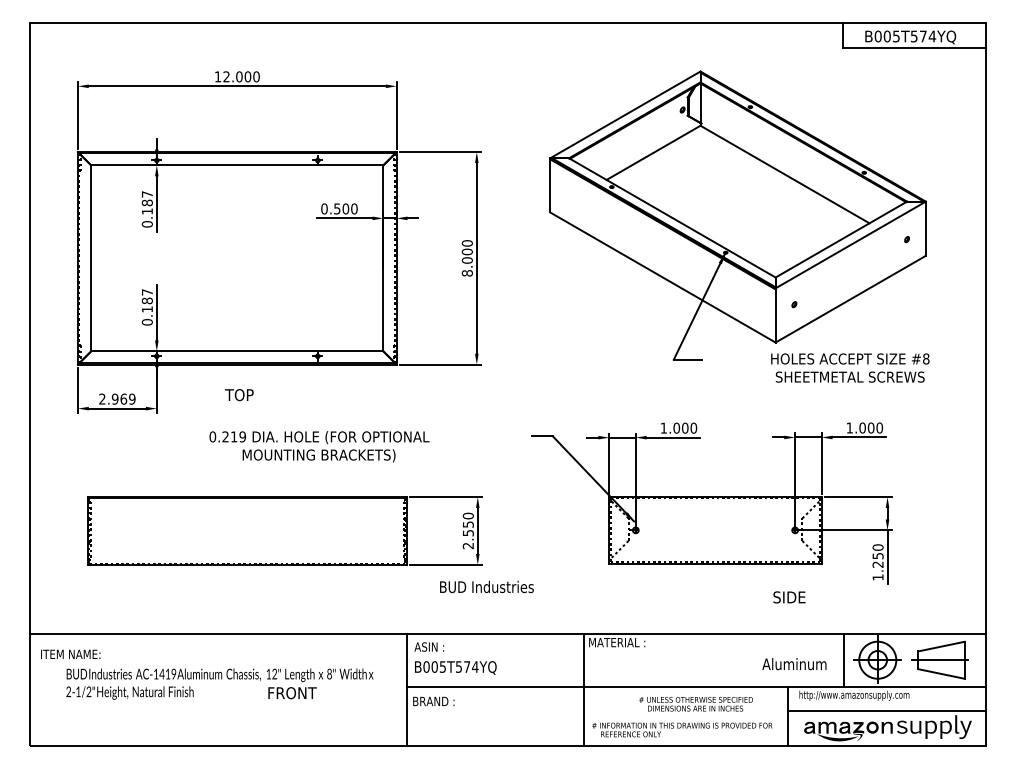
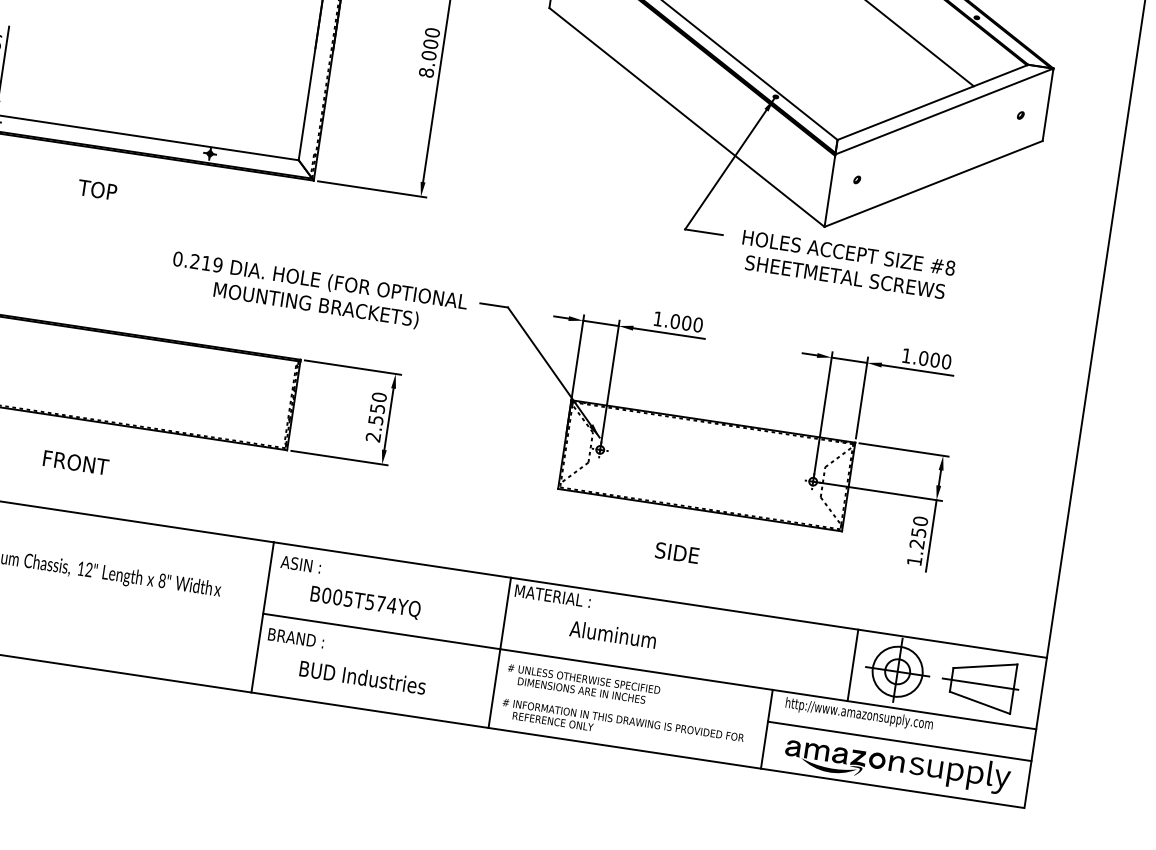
text: (850, 367) -> (847, 264), moved
text: (319, 446) -> (318, 293), moved
text: (486, 586) -> (362, 676), moved
text: (789, 597) -> (677, 553), moved
text: (794, 664) -> (613, 635), moved
text: (455, 667) -> (365, 602), moved
text: (292, 693) -> (75, 463), moved
text: (695, 704) -> (582, 685), moved

